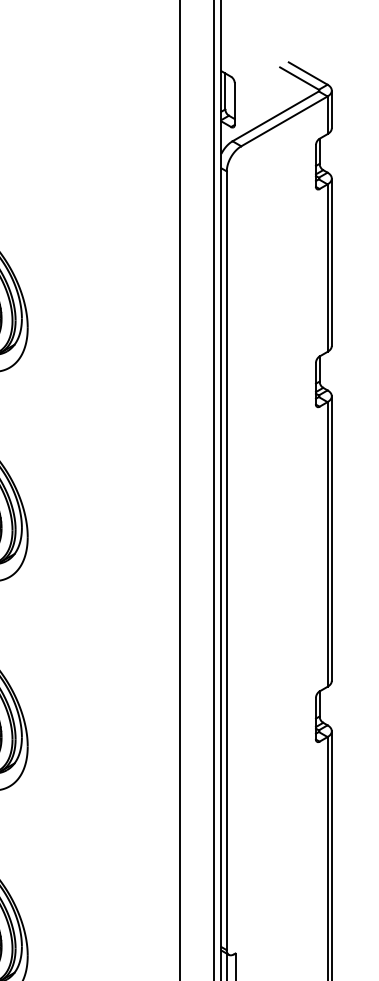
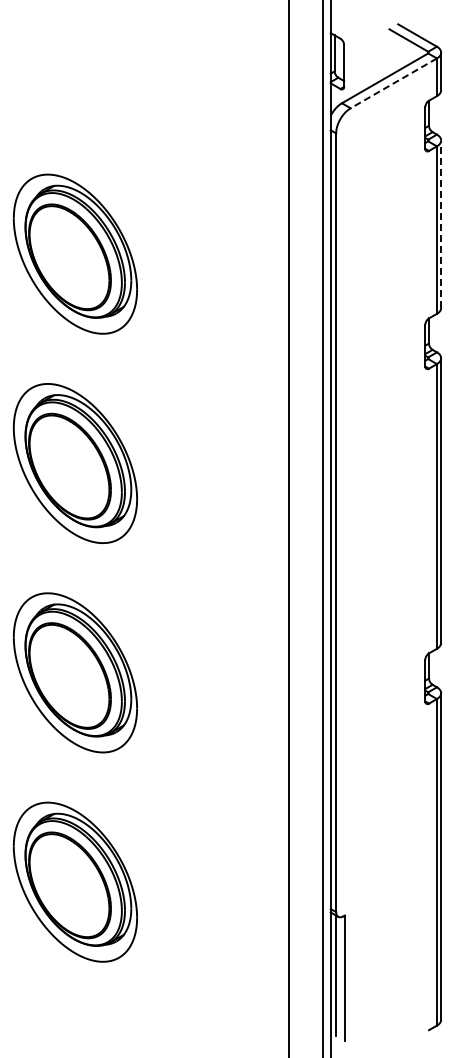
line: (284, 121) -> (393, 83), solid -> dashed
line: (332, 262) -> (441, 224), solid -> dashed

